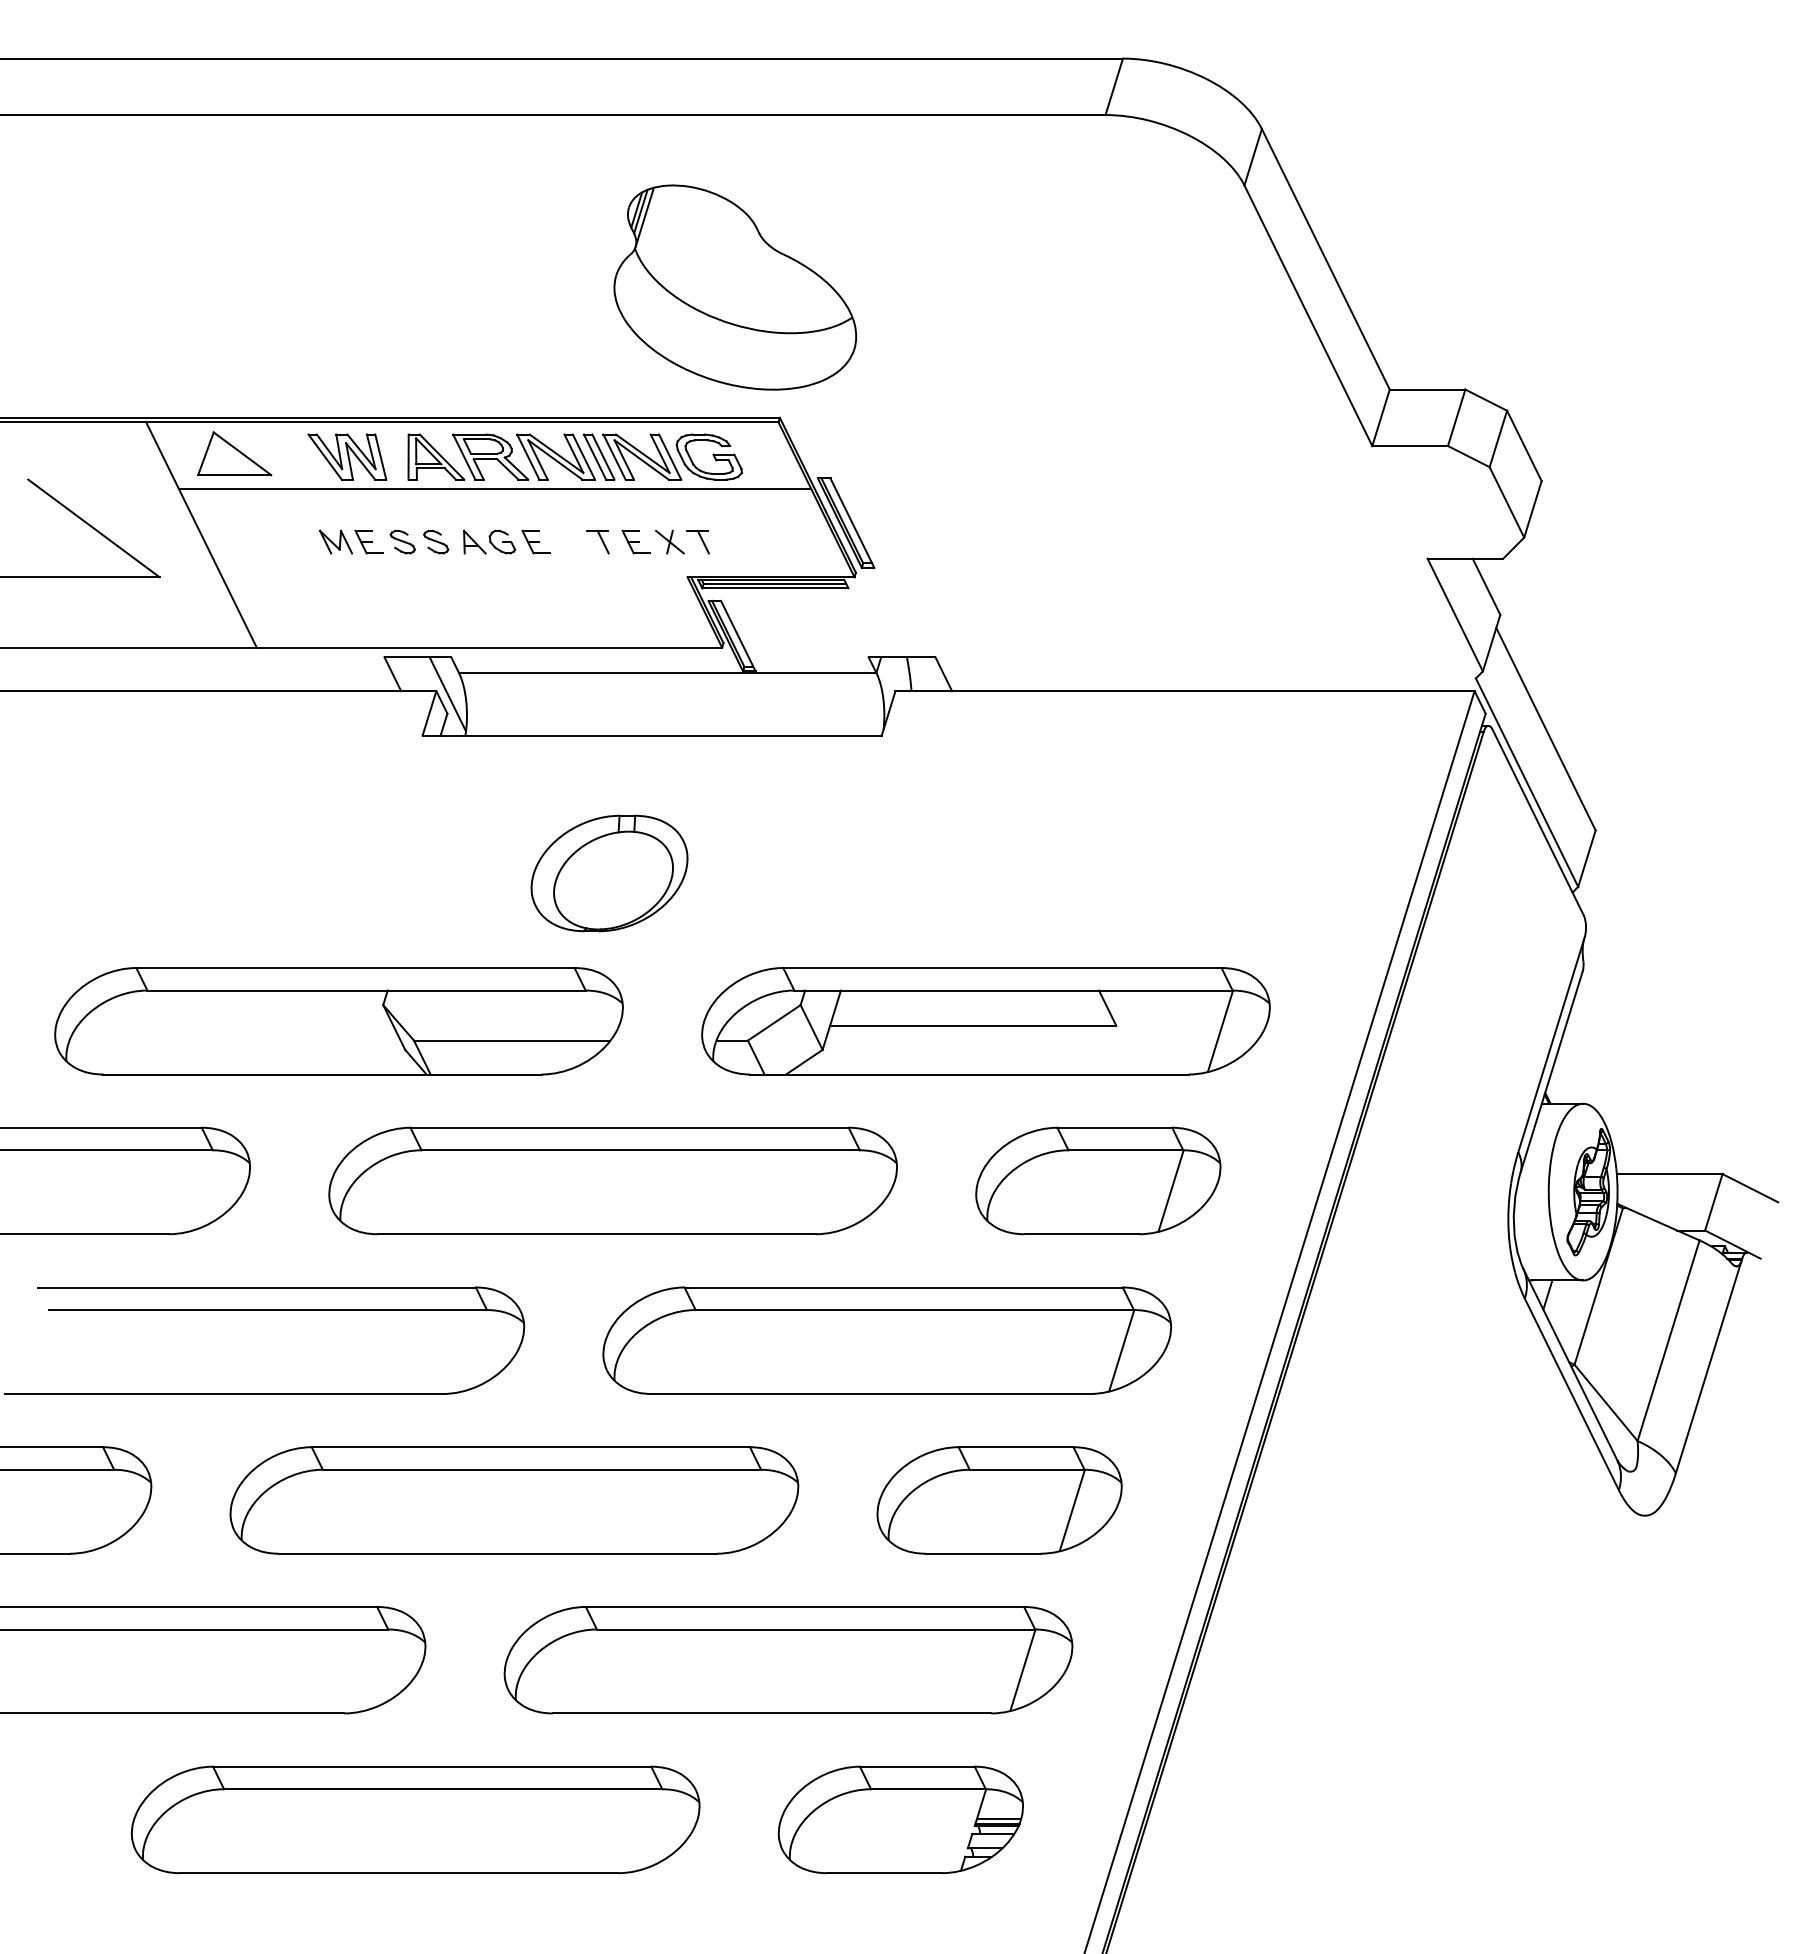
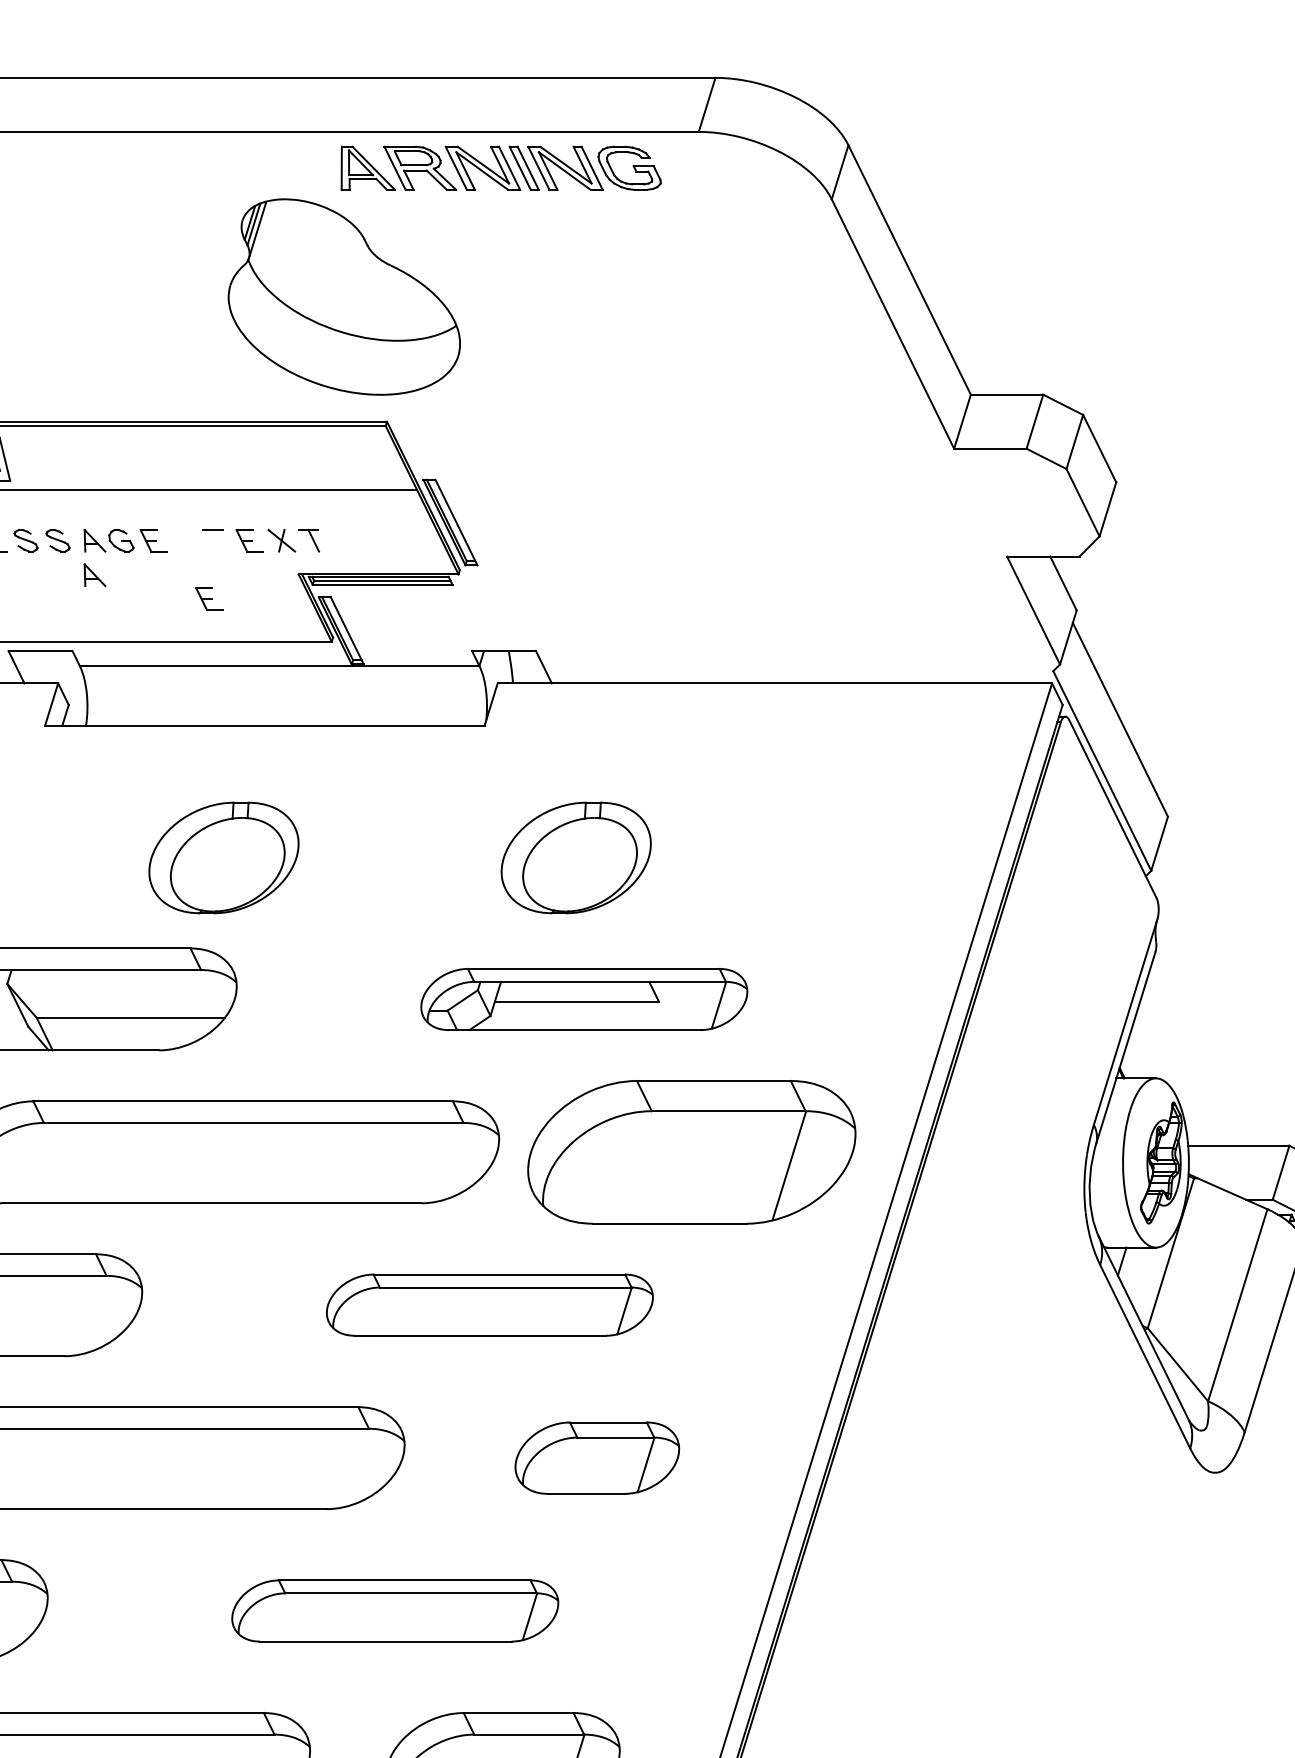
part: (574, 456) -> (500, 167), moved
line: (602, 541) -> (217, 540), removed
part: (474, 577) -> (94, 574), added
part: (593, 603) -> (208, 599), added
line: (447, 694) -> (68, 686), removed
part: (977, 873) -> (576, 857), added
part: (985, 1021) -> (583, 999), size x0.6
part: (1098, 1180) -> (692, 1151), size x1.4
part: (887, 1340) -> (490, 1305), size x0.6
part: (999, 1500) -> (597, 1458), size x0.7
part: (788, 1659) -> (395, 1610), size x0.6

